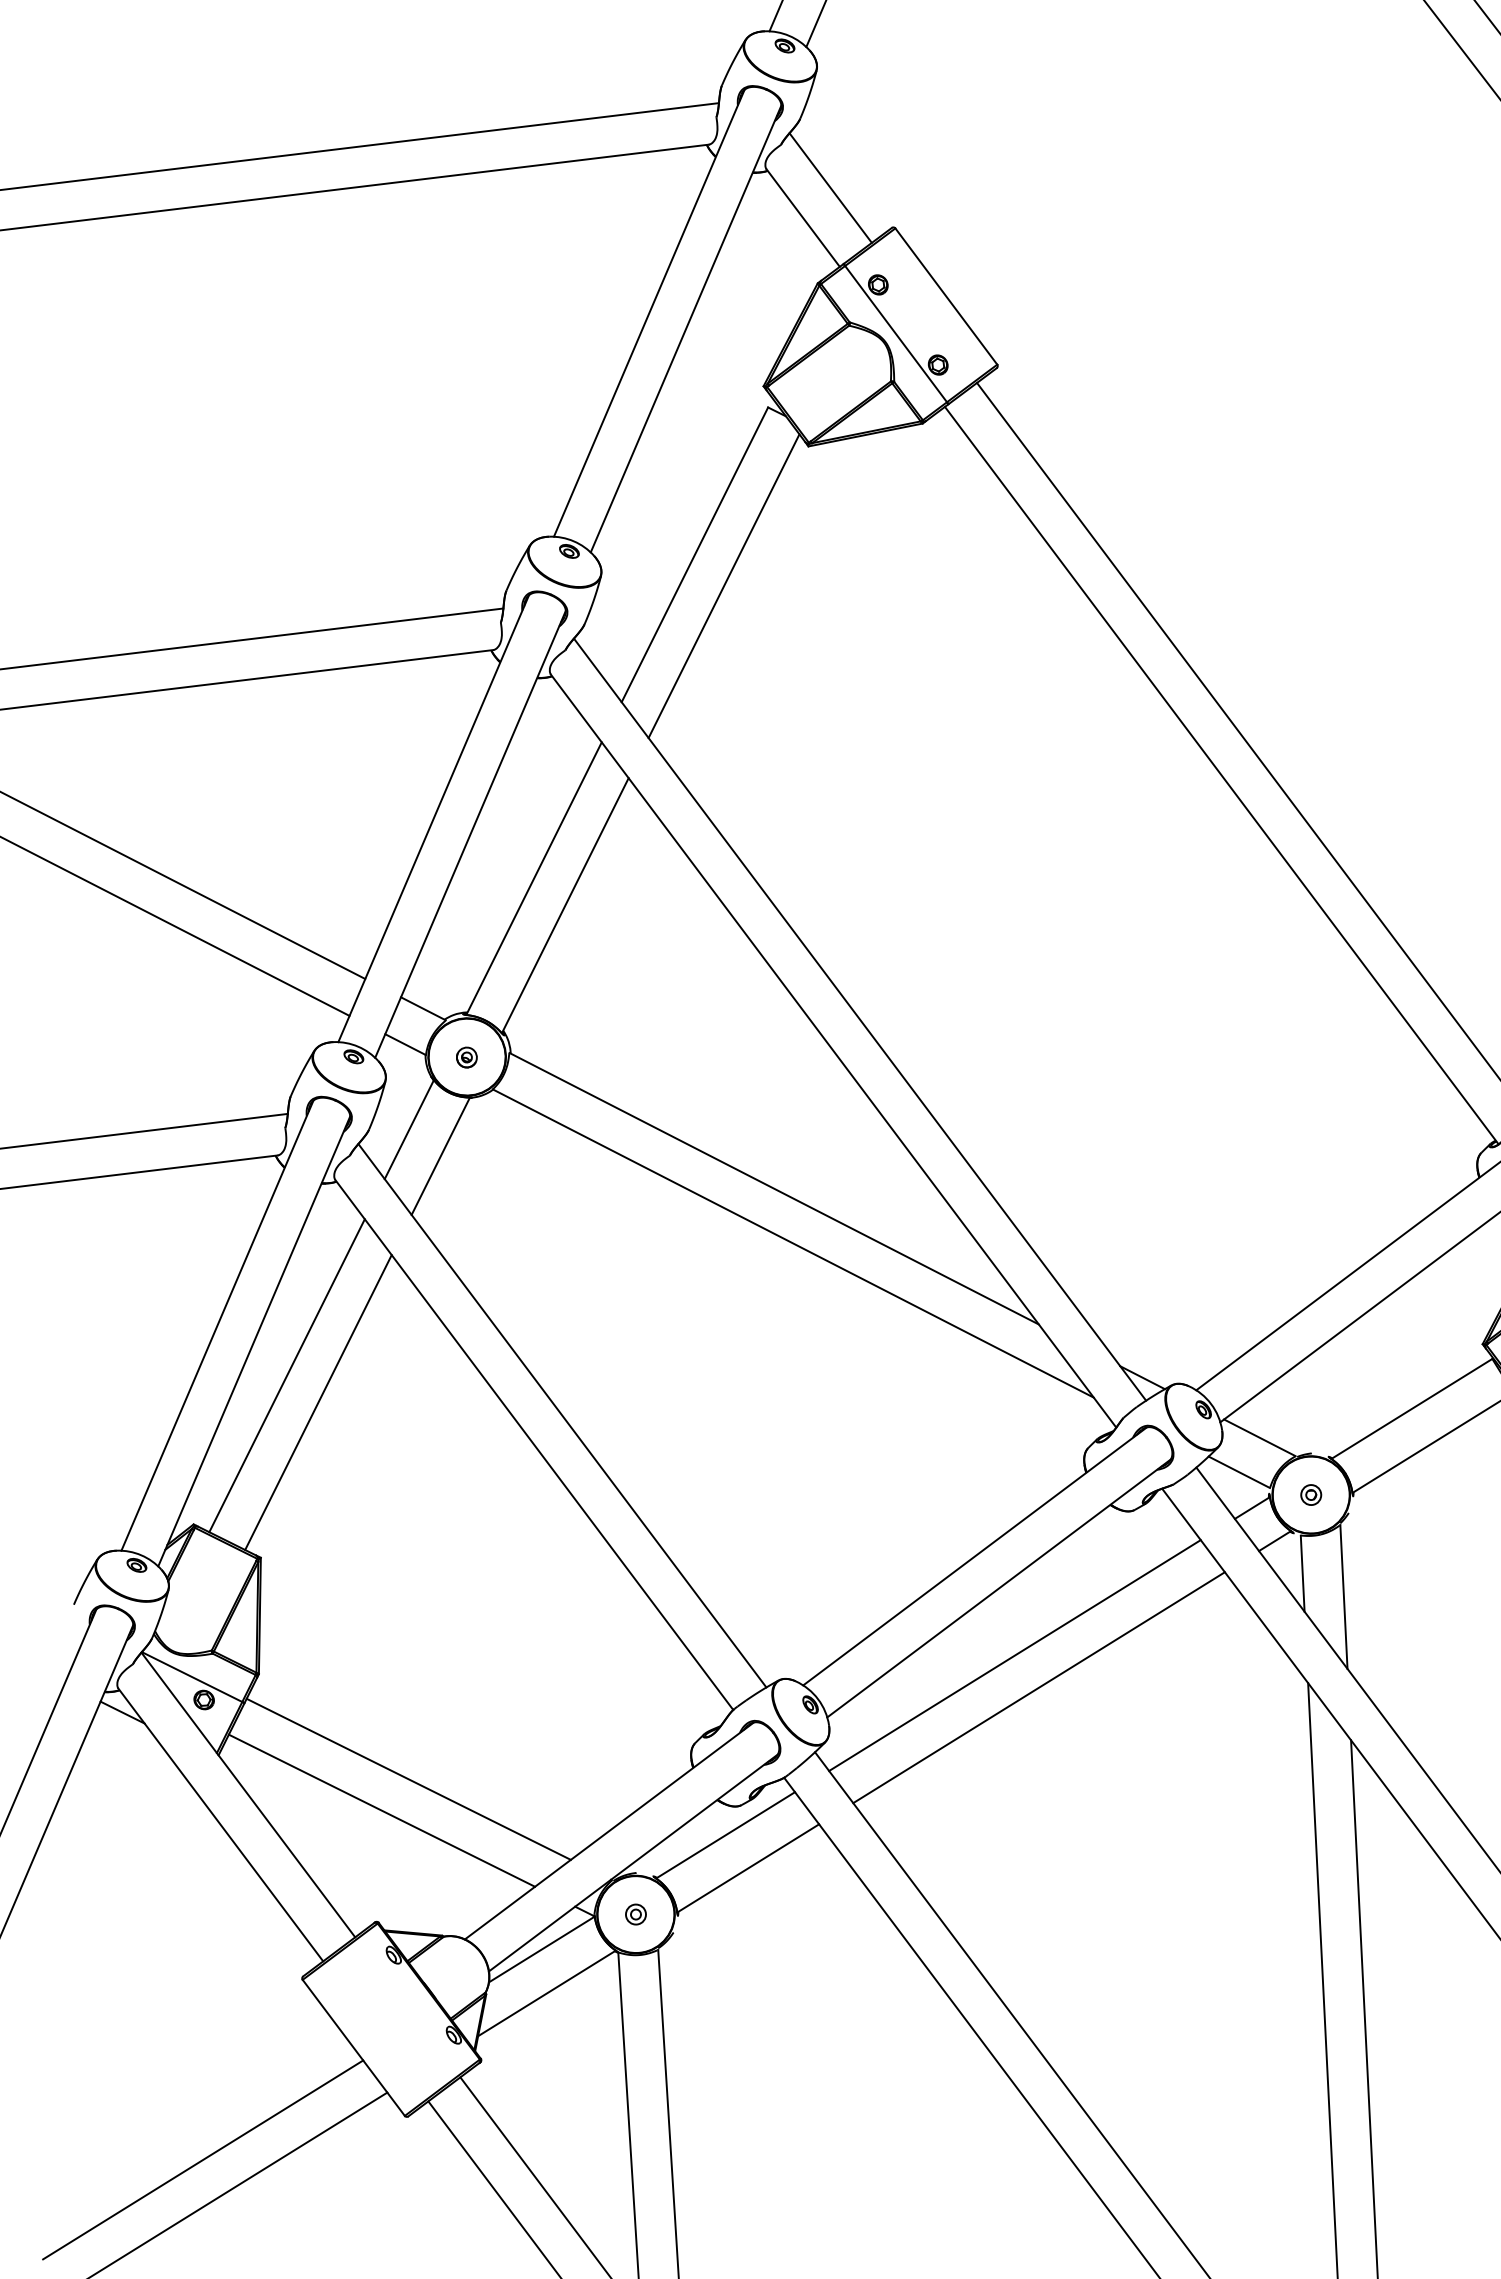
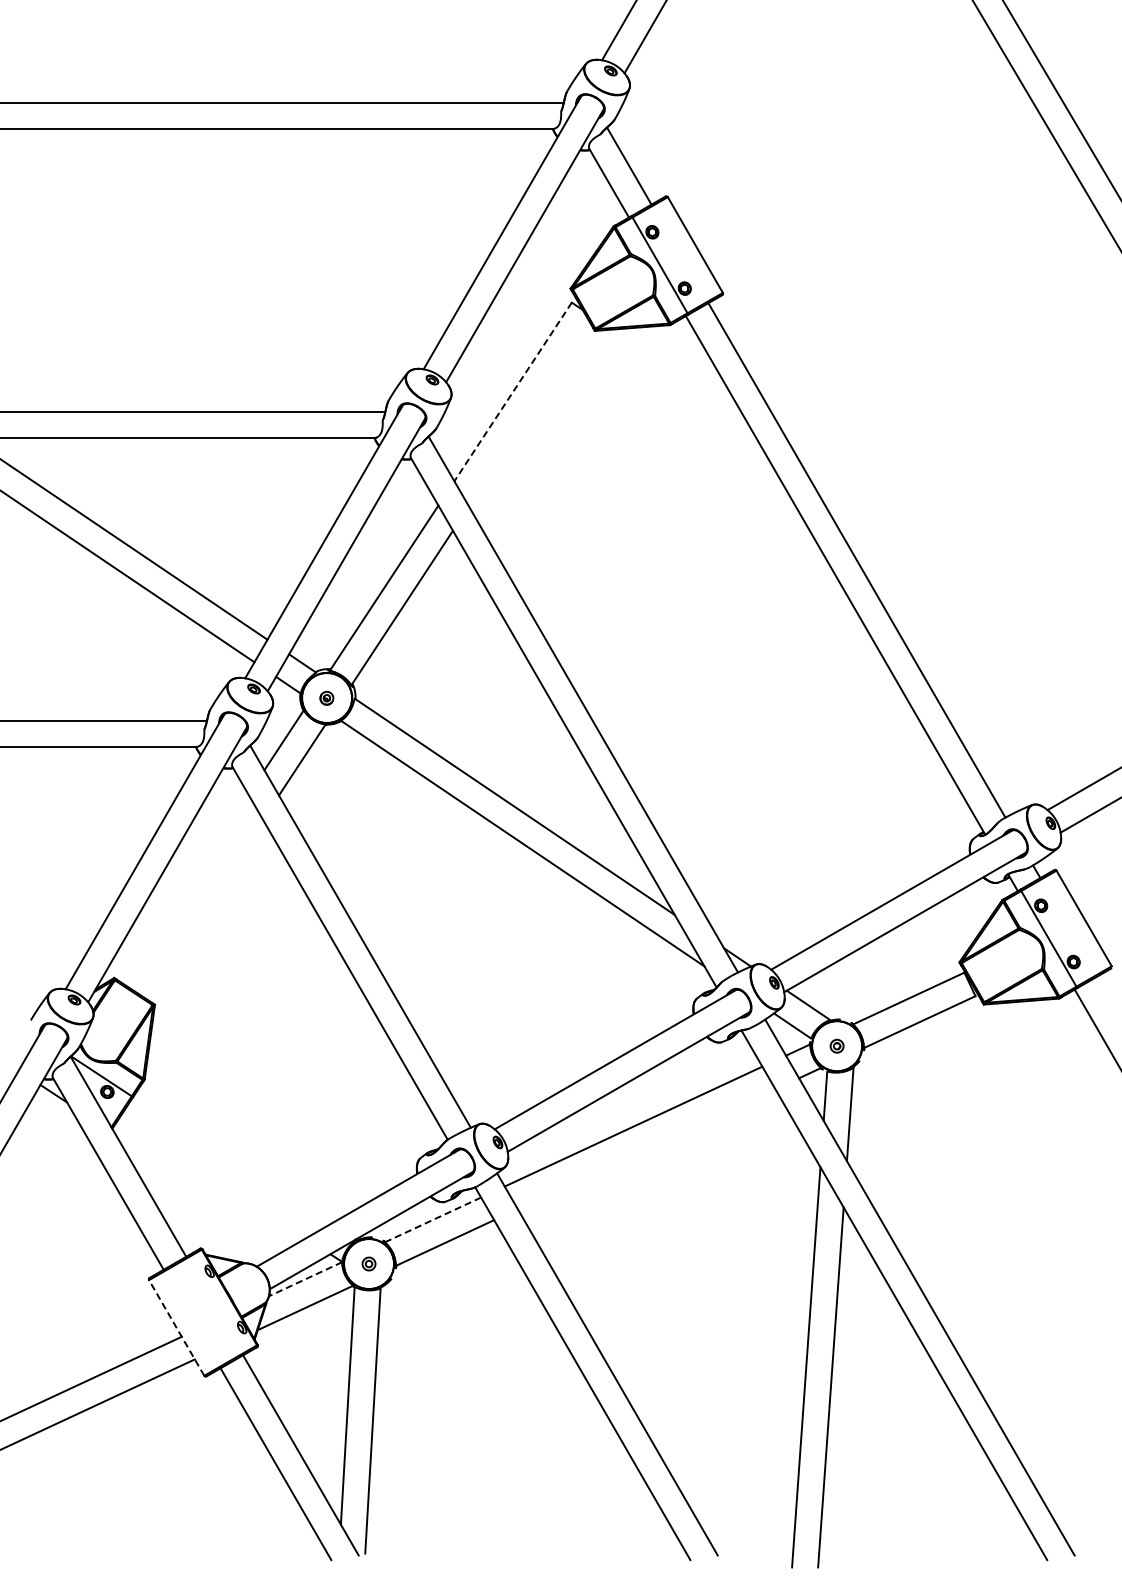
line: (695, 554) -> (513, 391), solid -> dashed
line: (722, 586) -> (528, 414), removed
line: (286, 1375) -> (185, 889), removed
line: (318, 1401) -> (204, 908), removed
line: (1038, 1688) -> (646, 1149), removed
line: (407, 1778) -> (232, 1158), removed
line: (382, 1811) -> (213, 1177), removed
line: (724, 1836) -> (432, 1220), solid -> dashed
line: (541, 1949) -> (305, 1279), solid -> dashed
line: (353, 2047) -> (176, 1327), solid -> dashed

